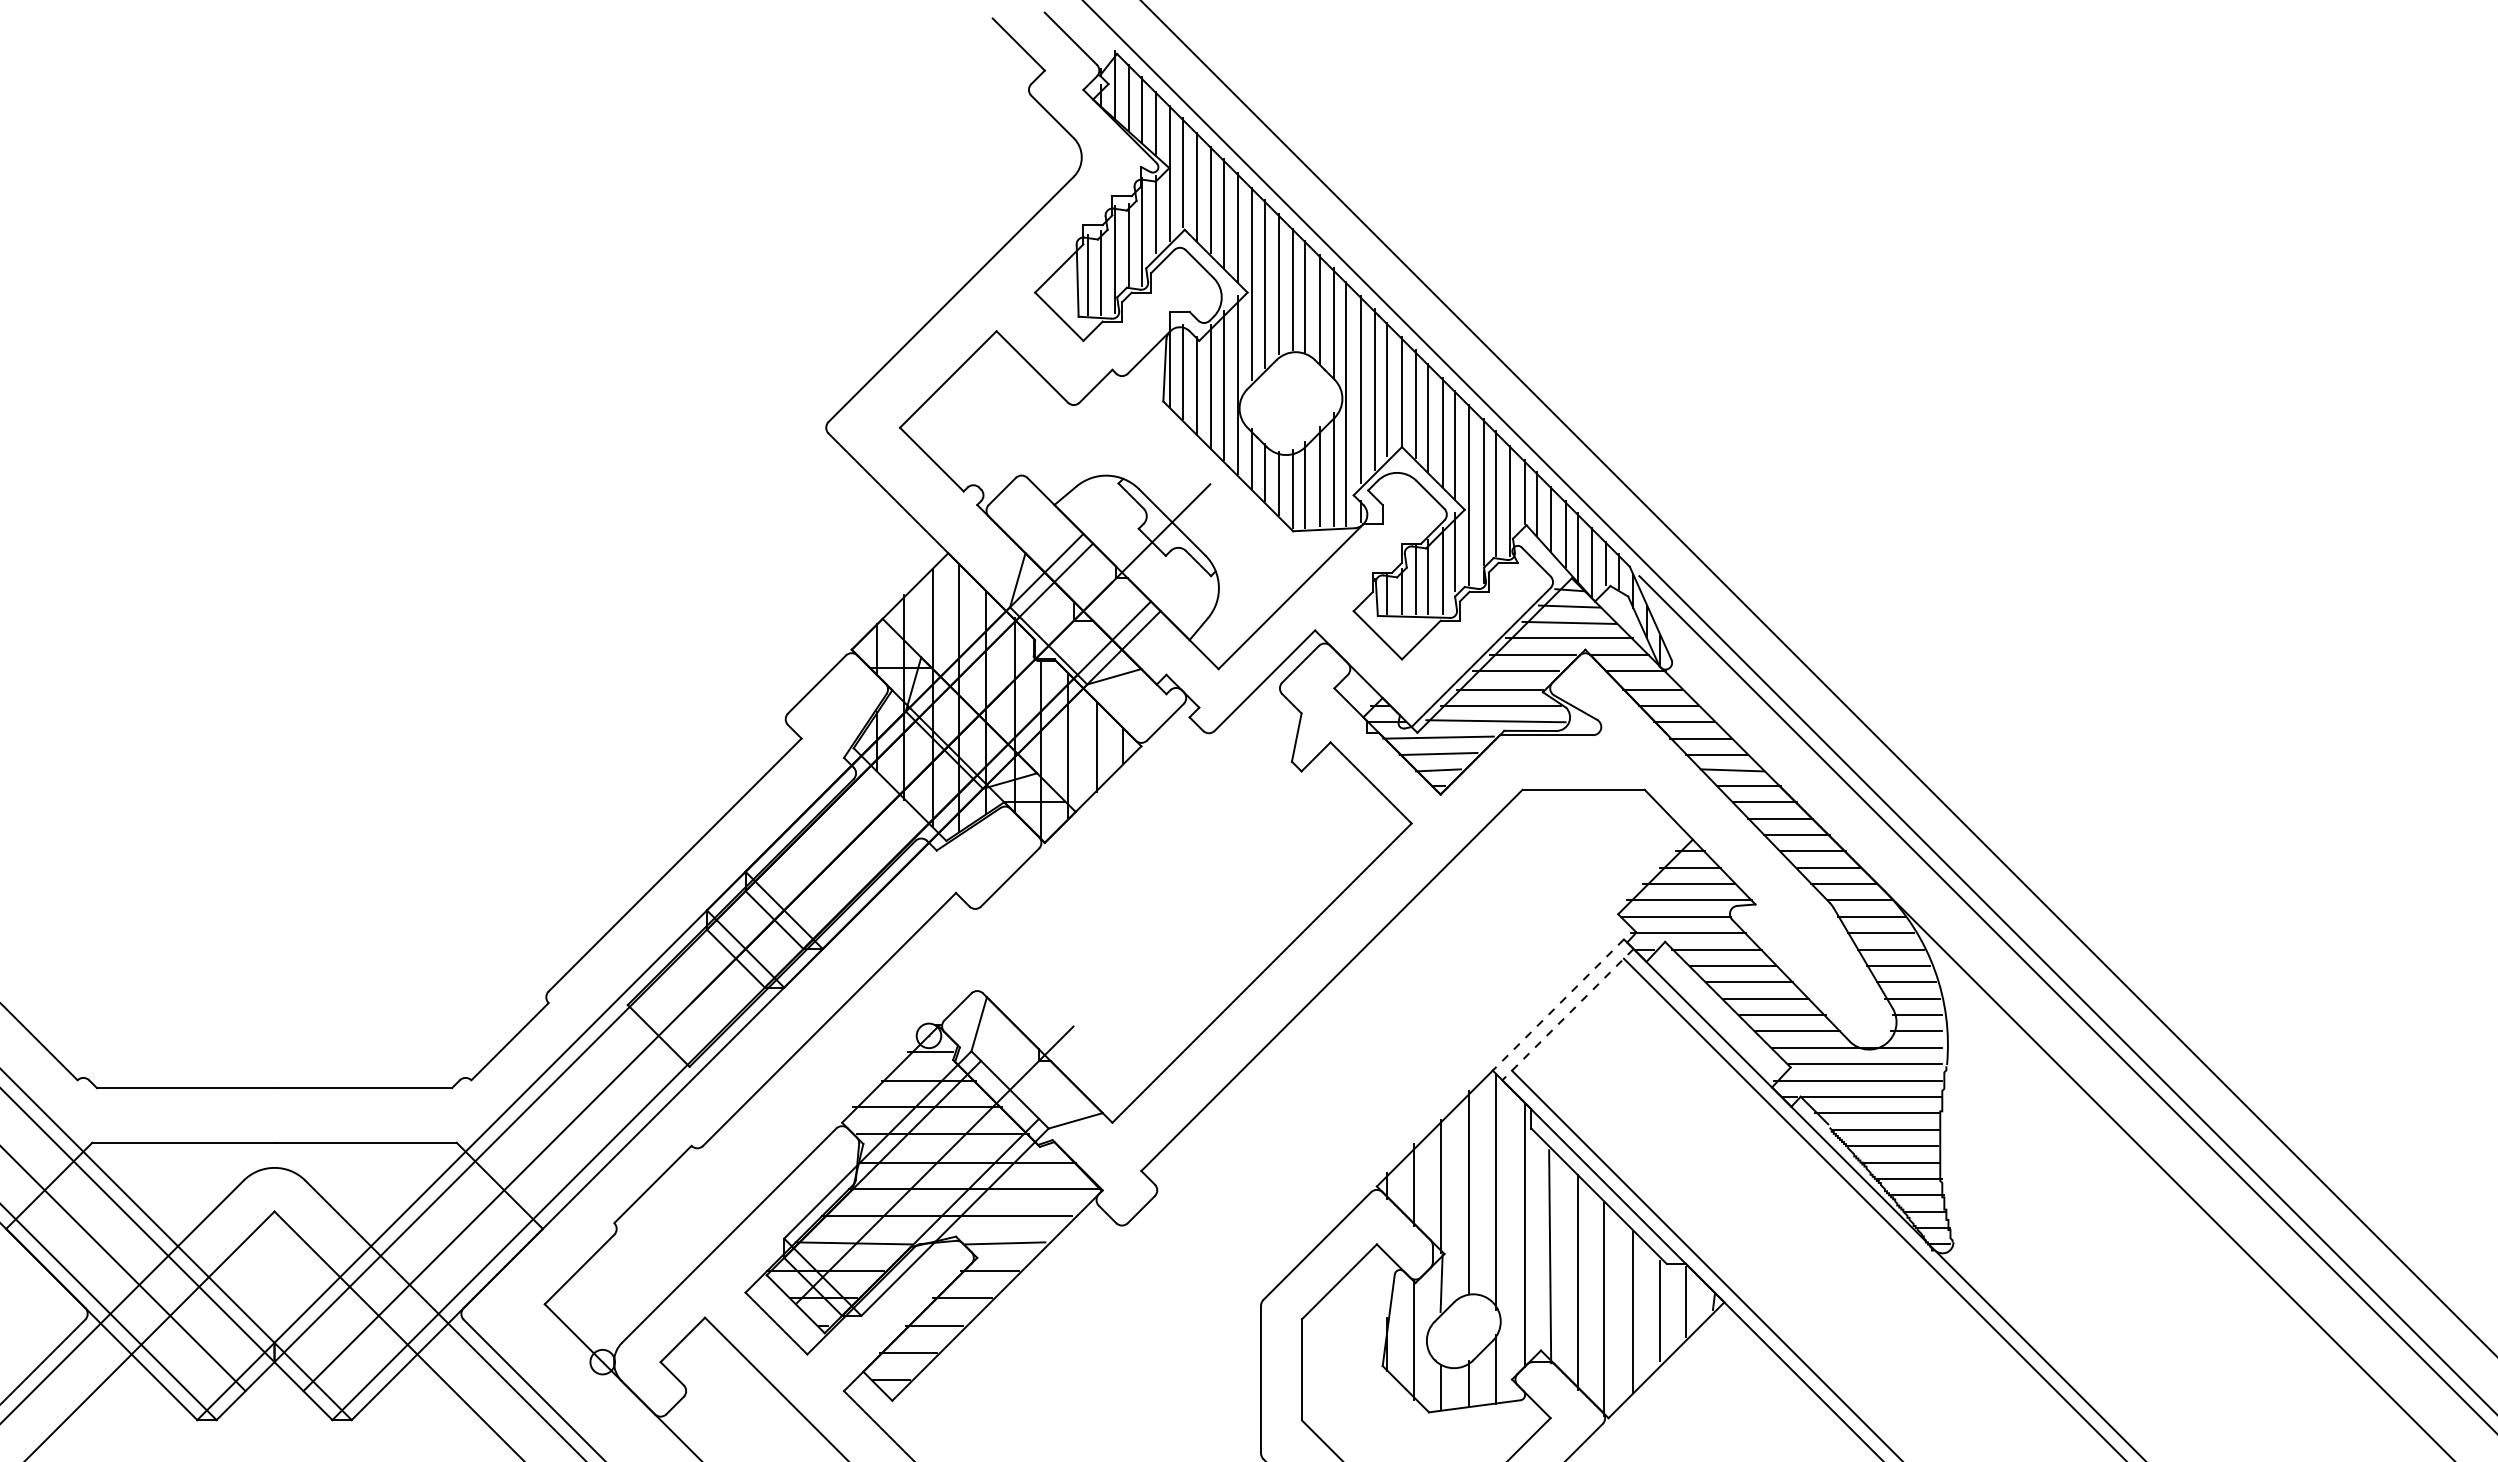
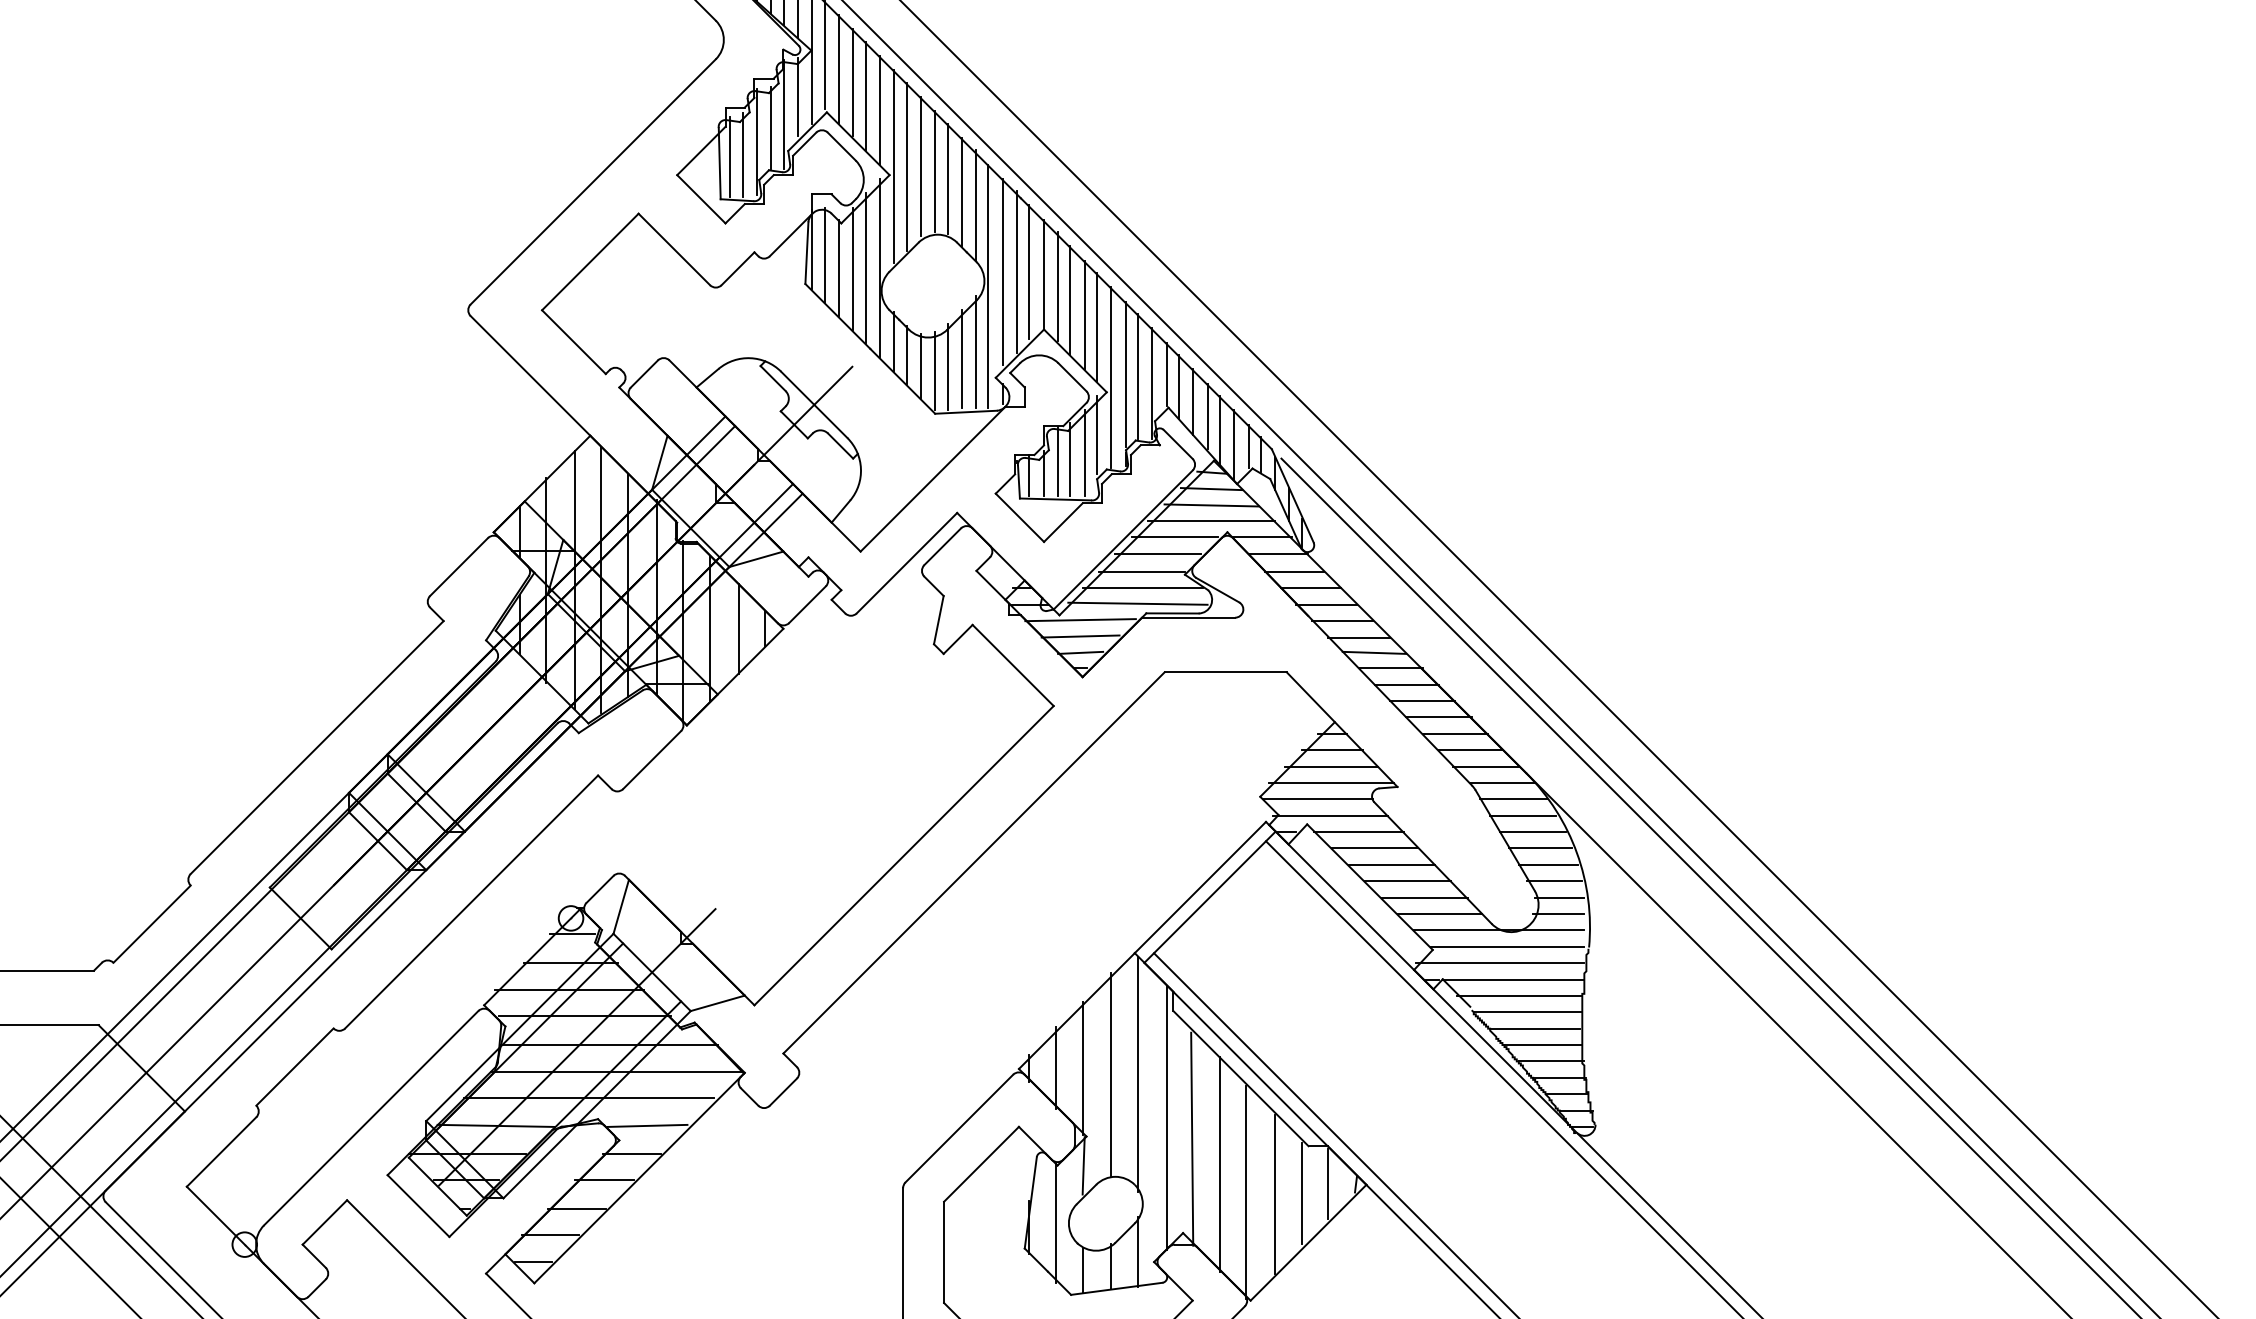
line: (1558, 1005) -> (1200, 888), dashed -> solid
line: (1567, 1014) -> (1209, 897), dashed -> solid

